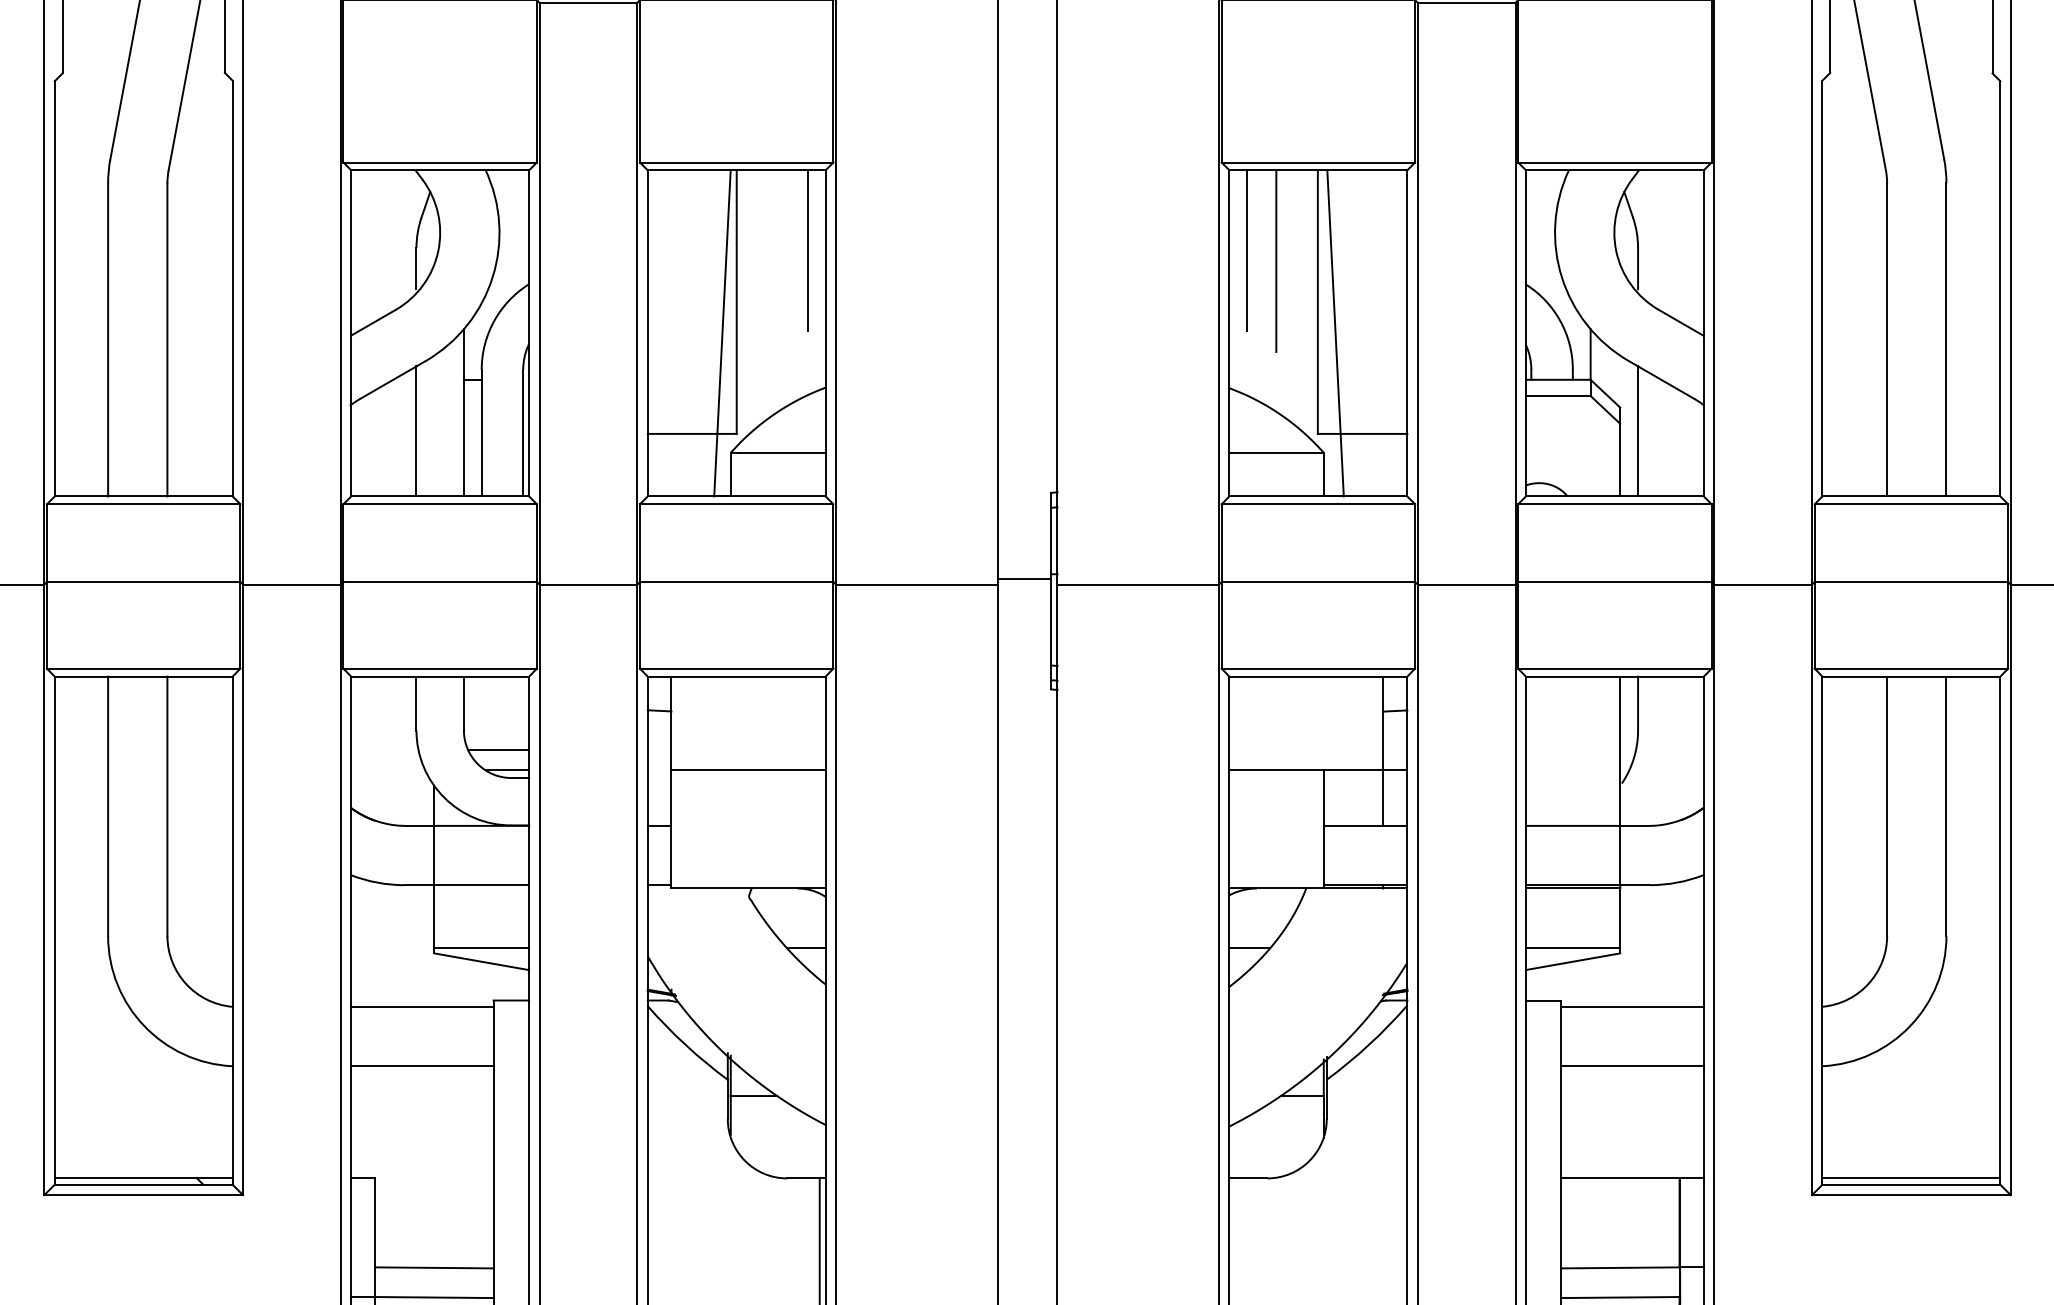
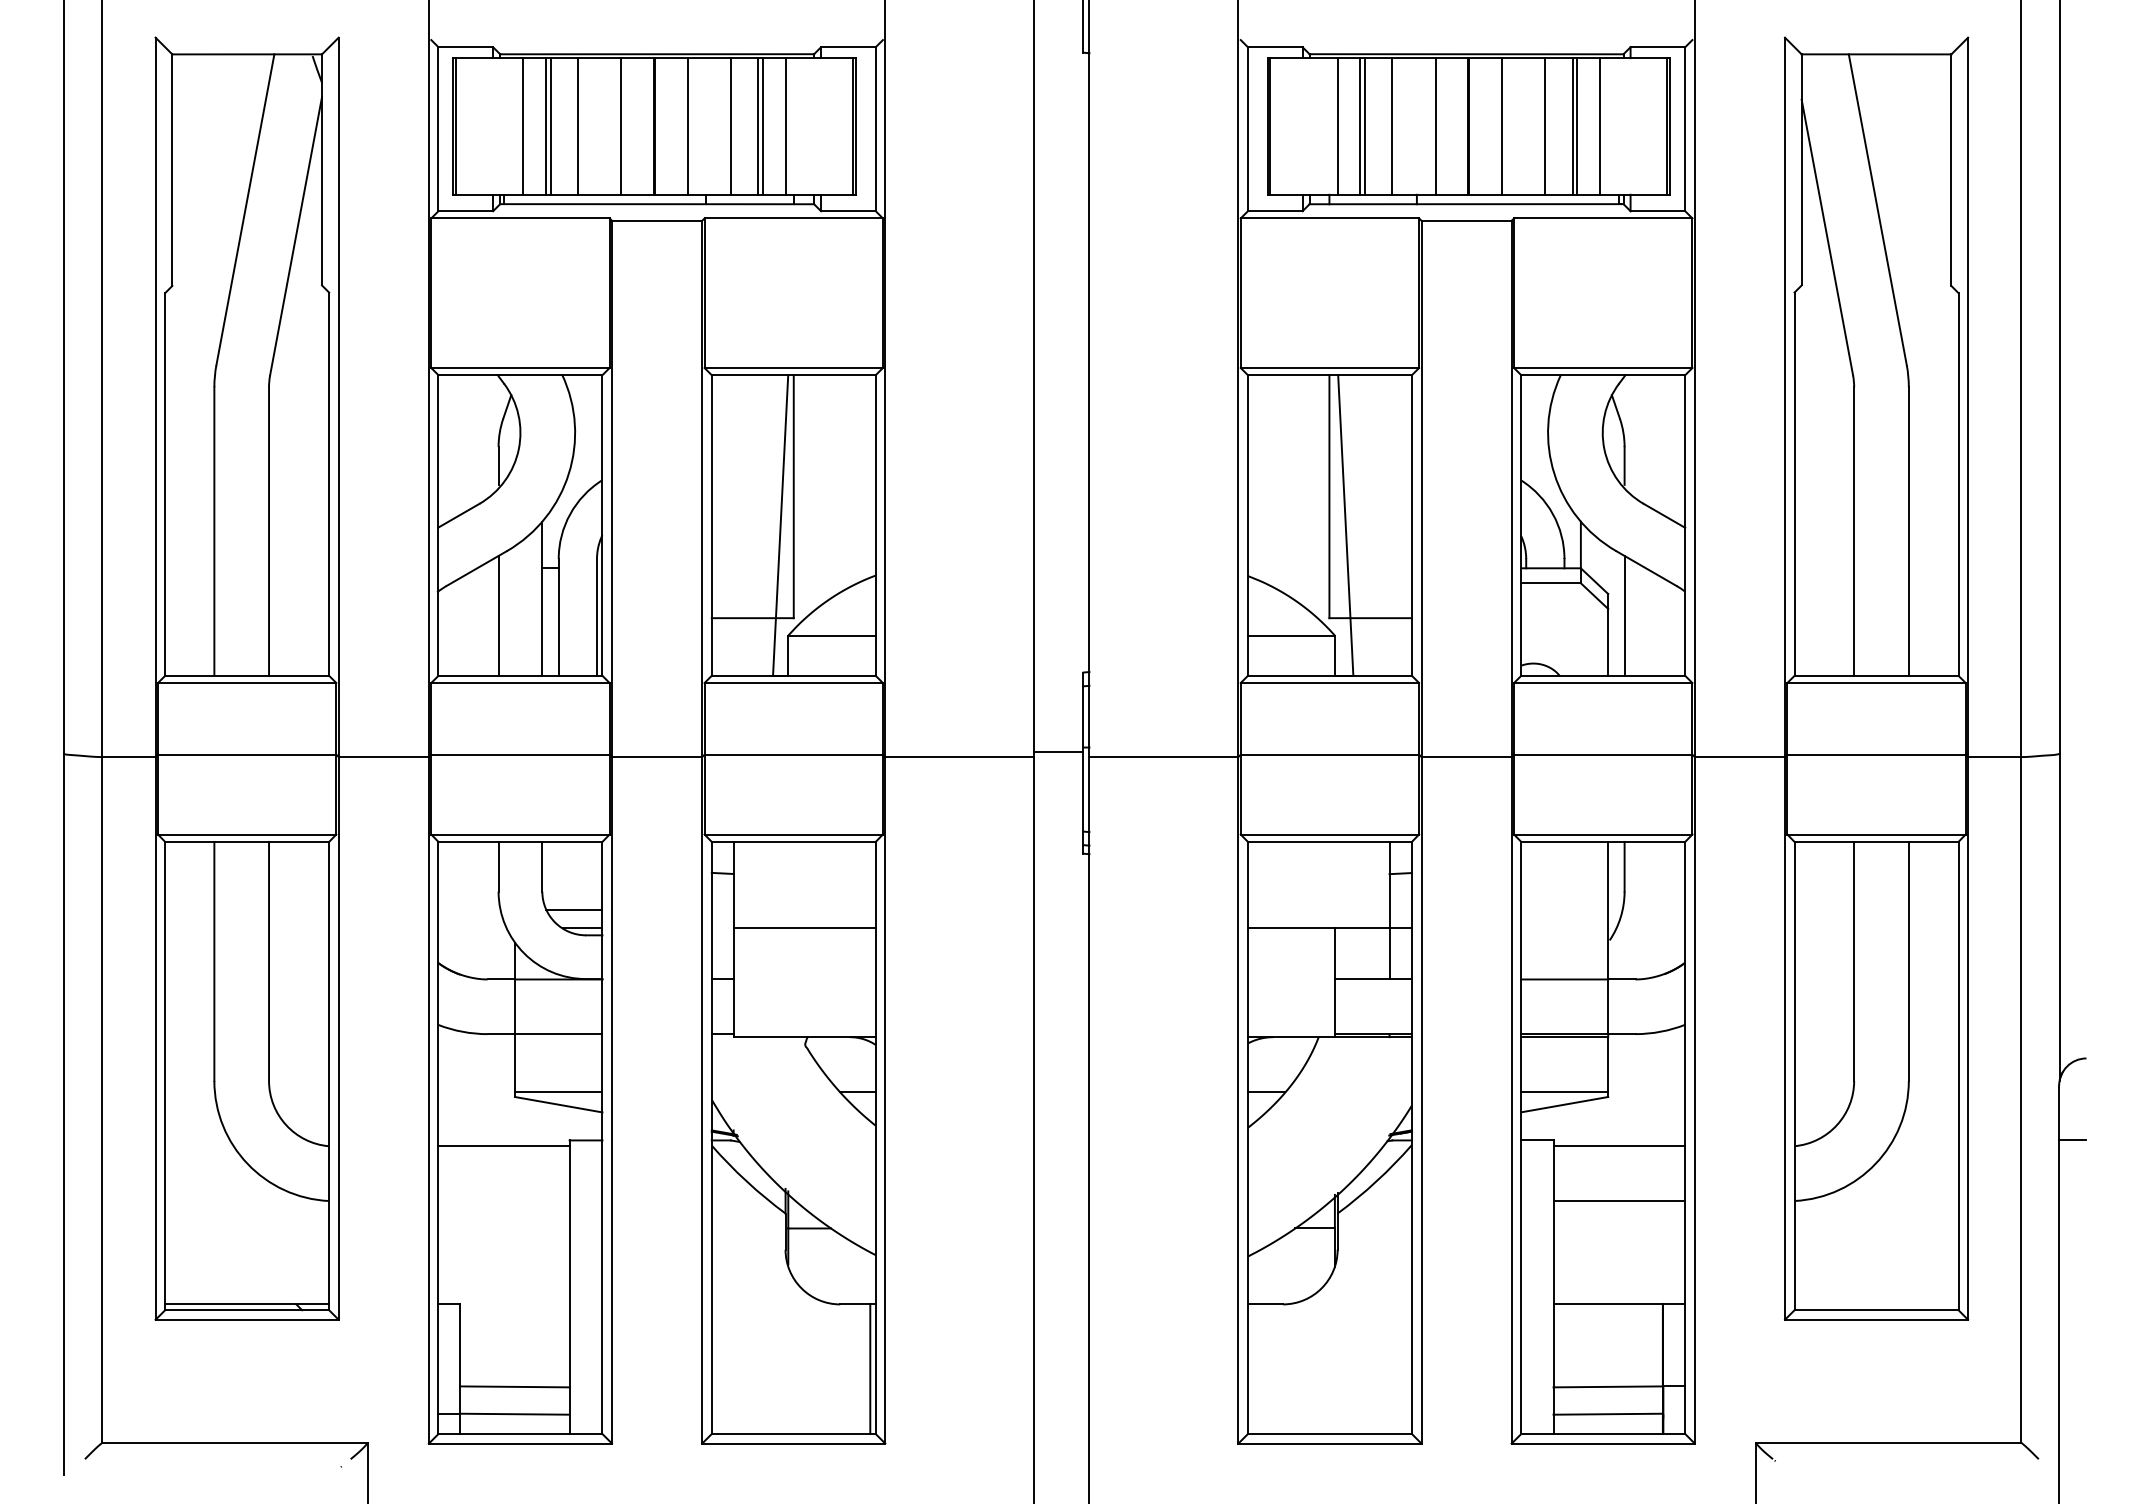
line: (808, 250) -> (859, 449), removed
line: (1246, 250) -> (1263, 449), removed
line: (1276, 260) -> (1291, 458), removed
line: (421, 1066) -> (503, 1201), removed
line: (1911, 1178) -> (1876, 1304), removed

